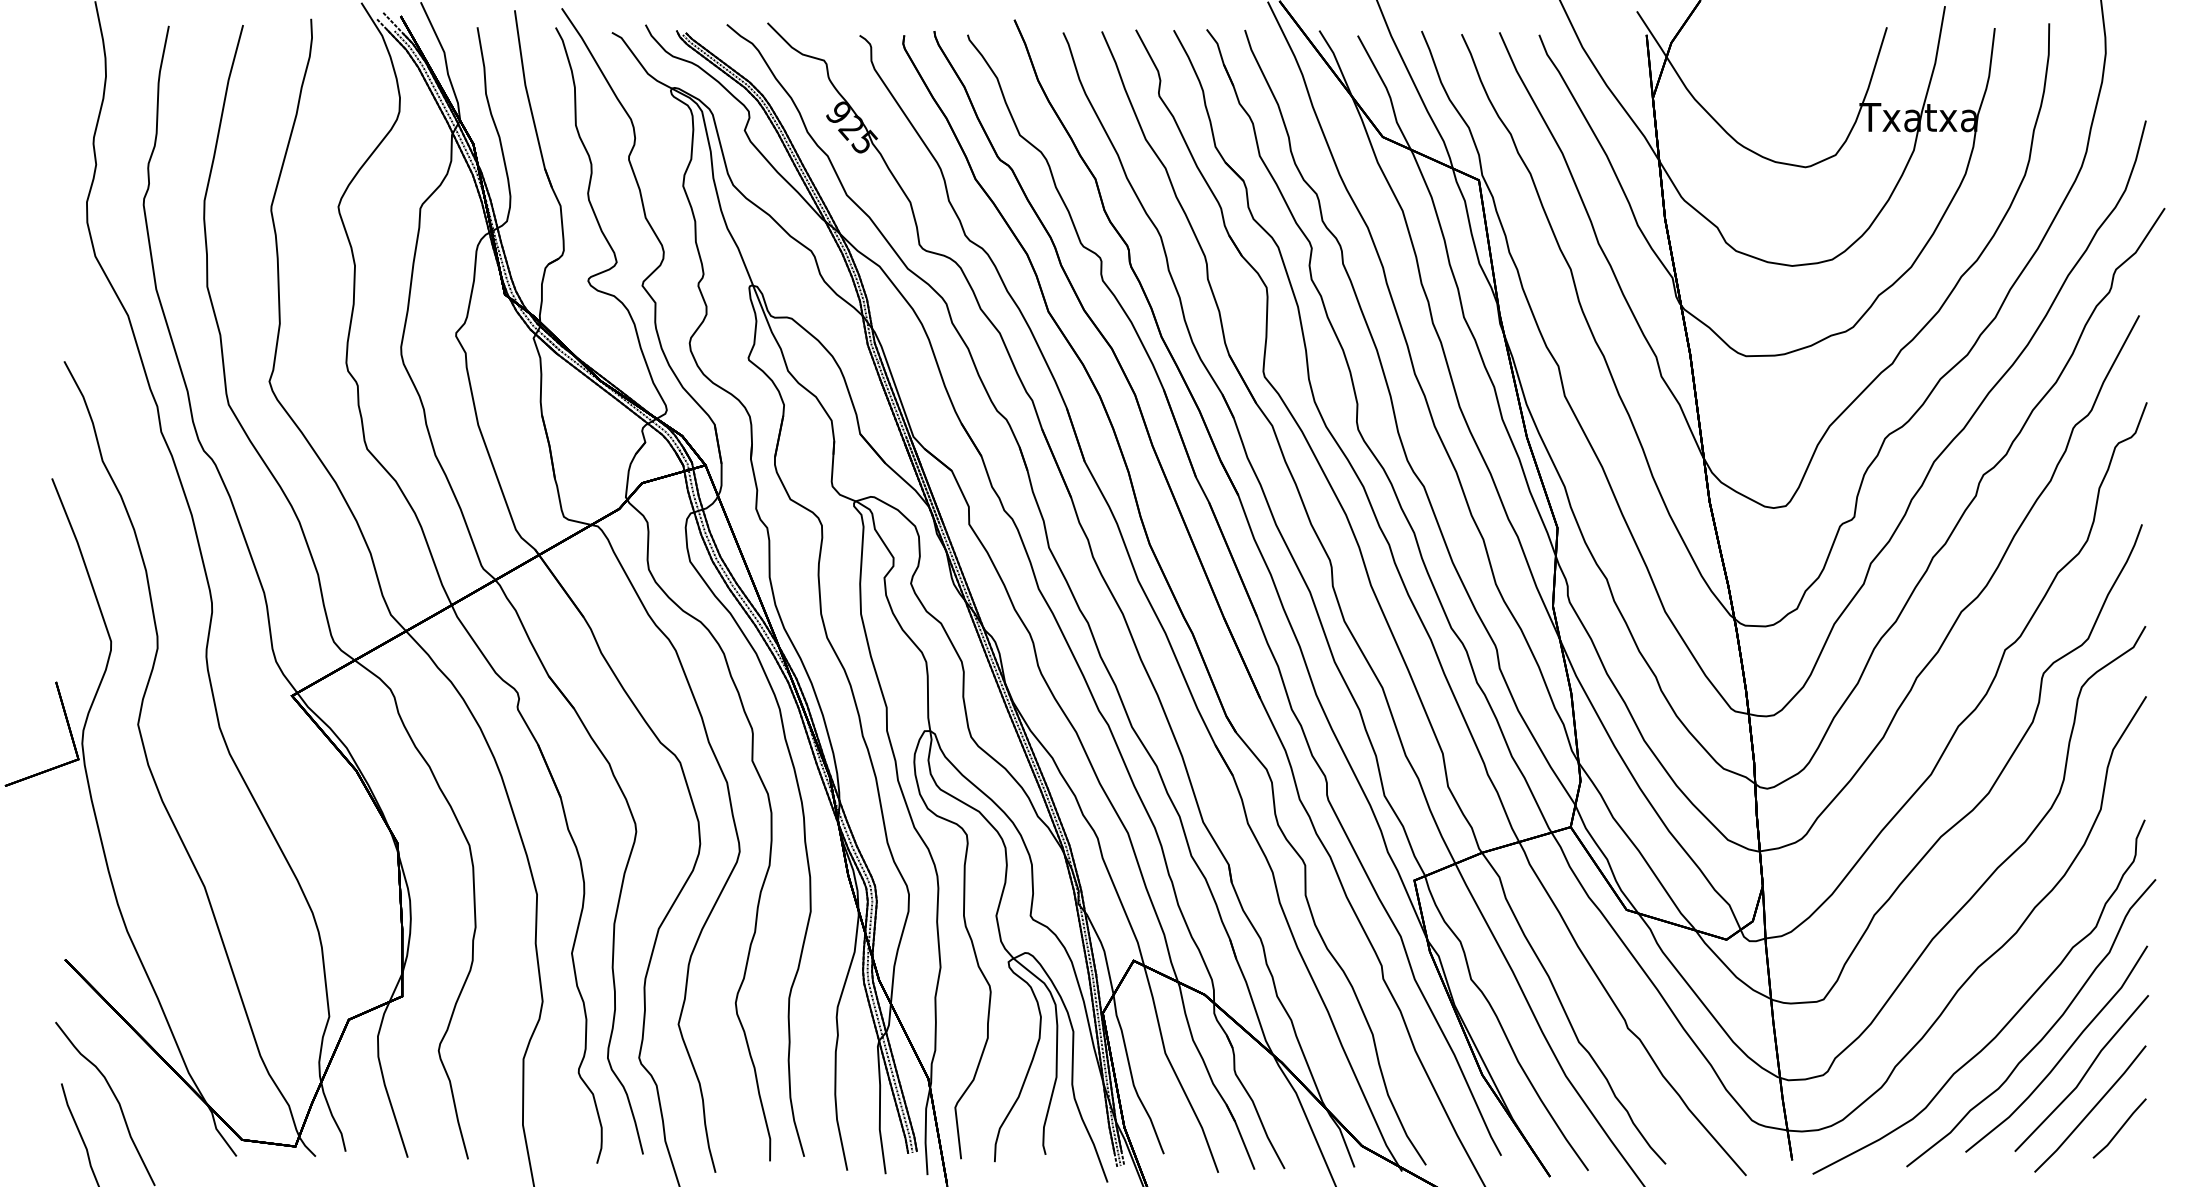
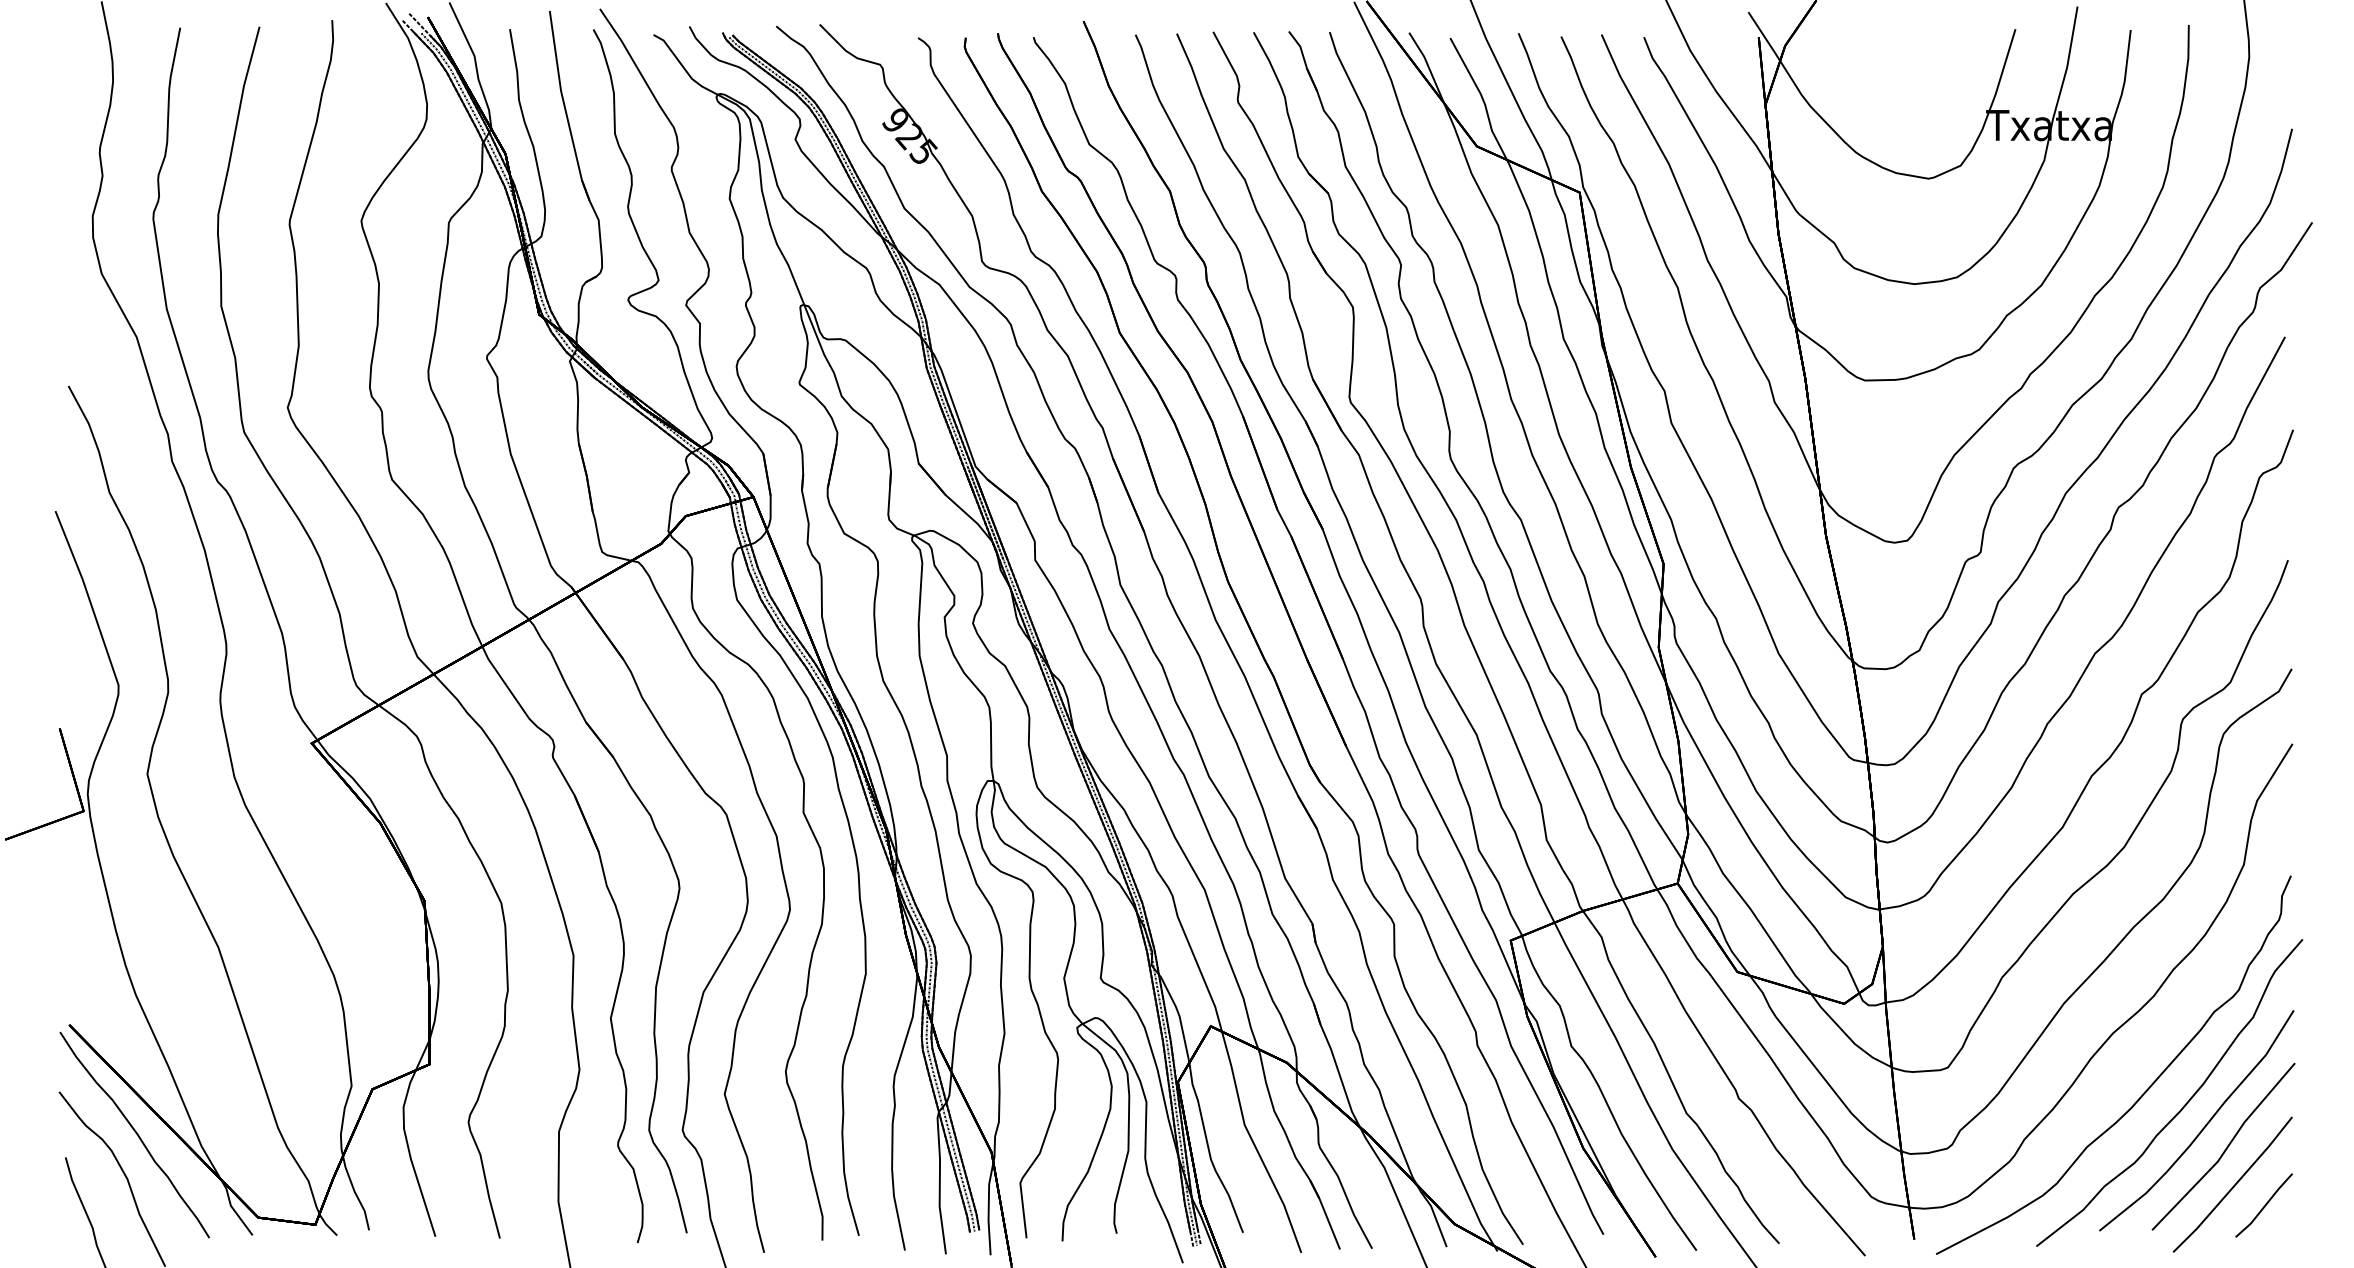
part: (125, 1062) -> (133, 1134), added

